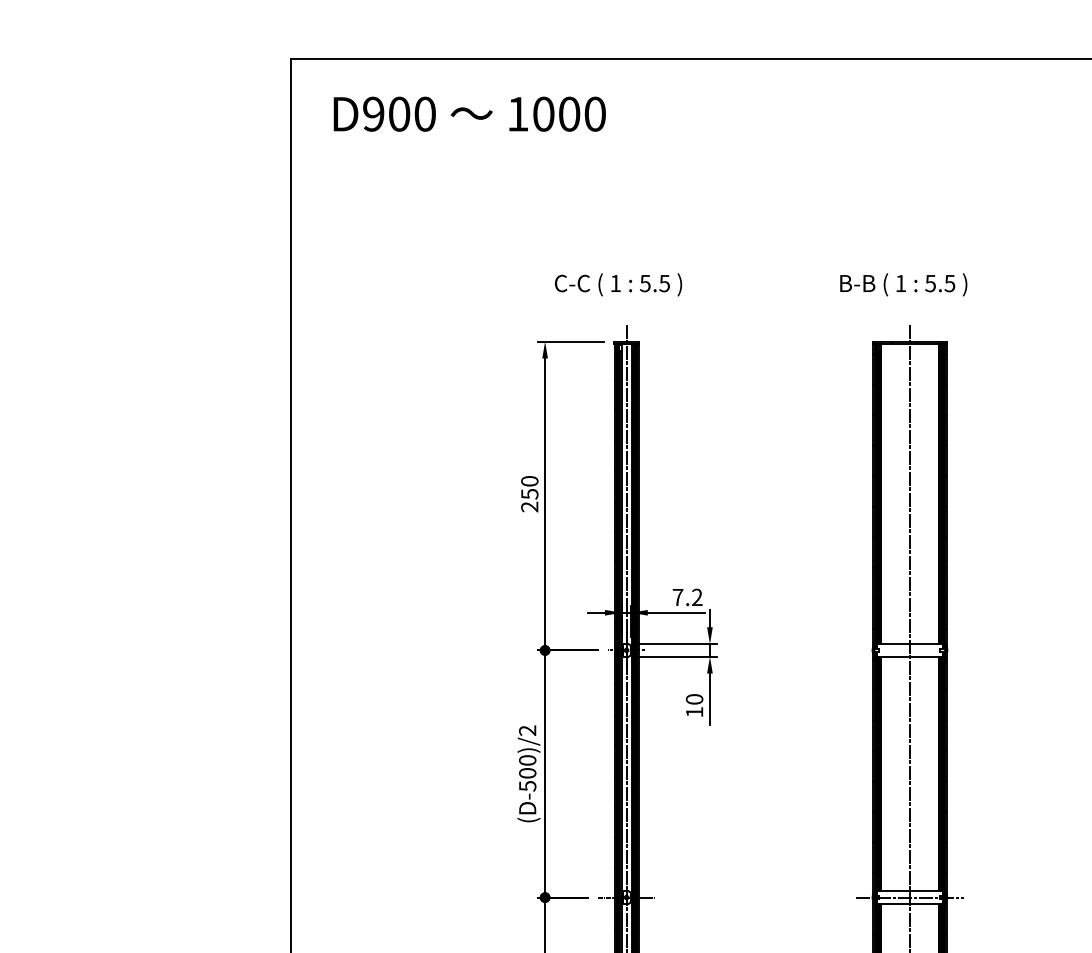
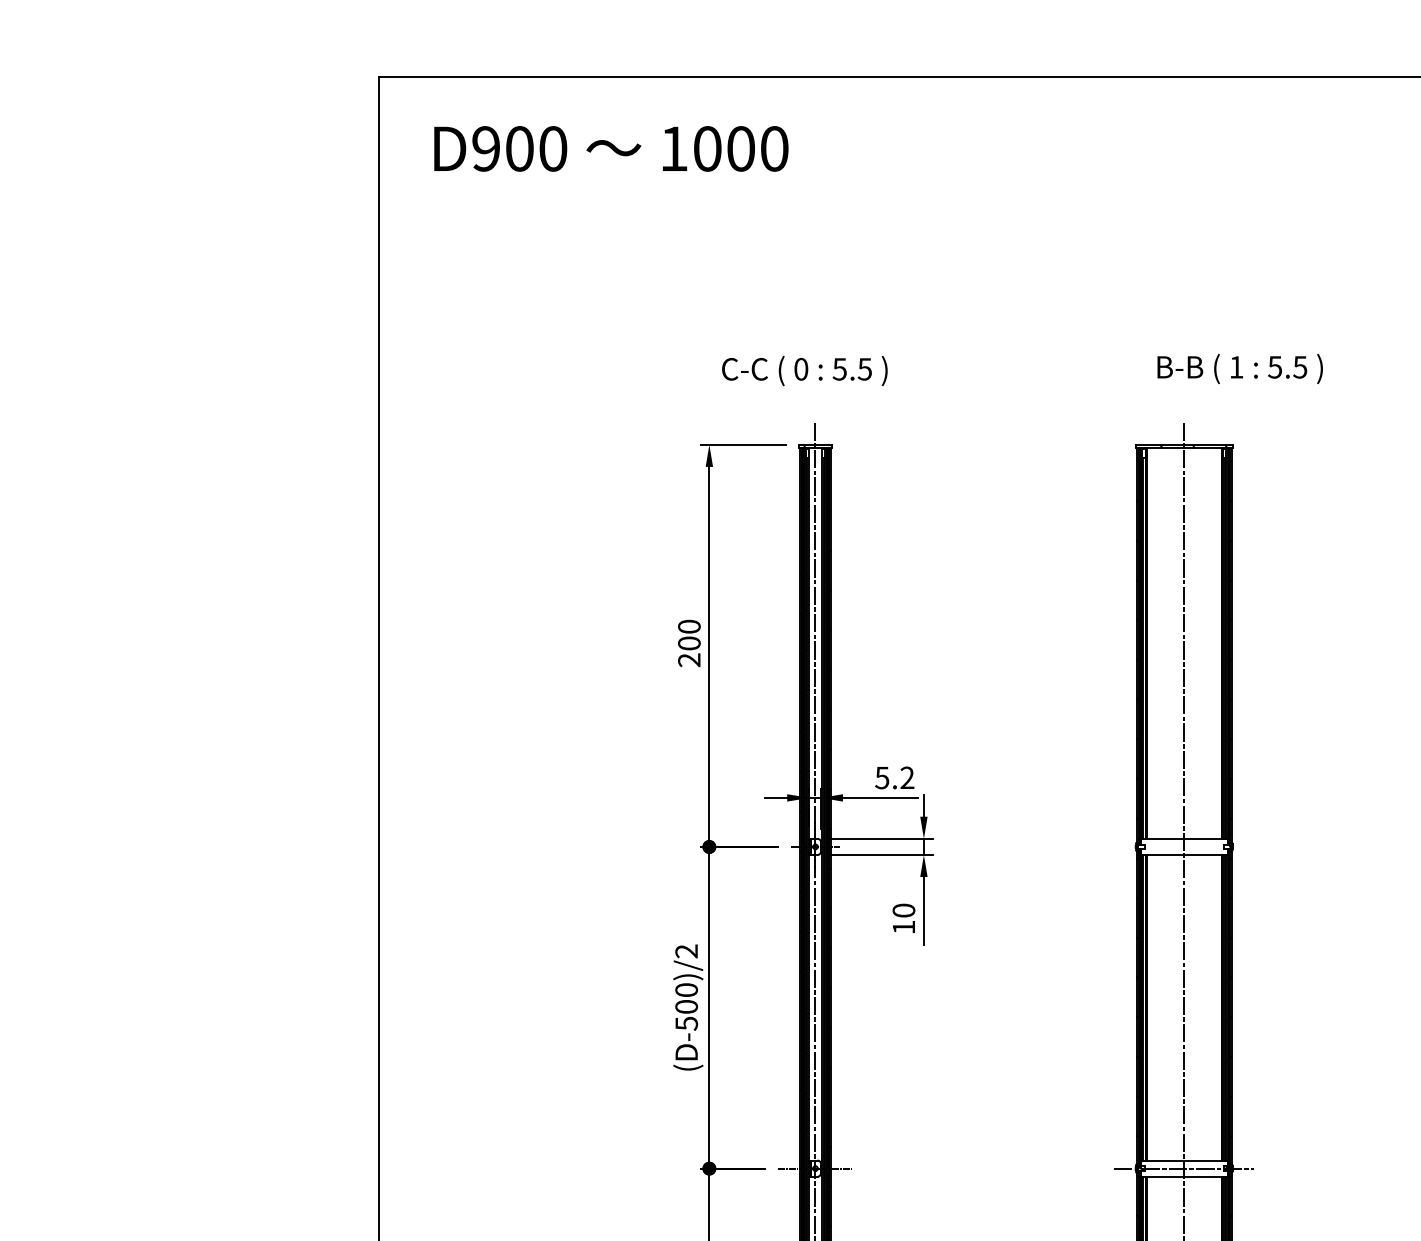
text: (615, 283) -> (801, 369), 1 -> 0
text: (903, 285) -> (1239, 369), moved
text: (529, 494) -> (689, 643), 250 -> 200
text: (678, 597) -> (882, 778), 7.2 -> 5.2

